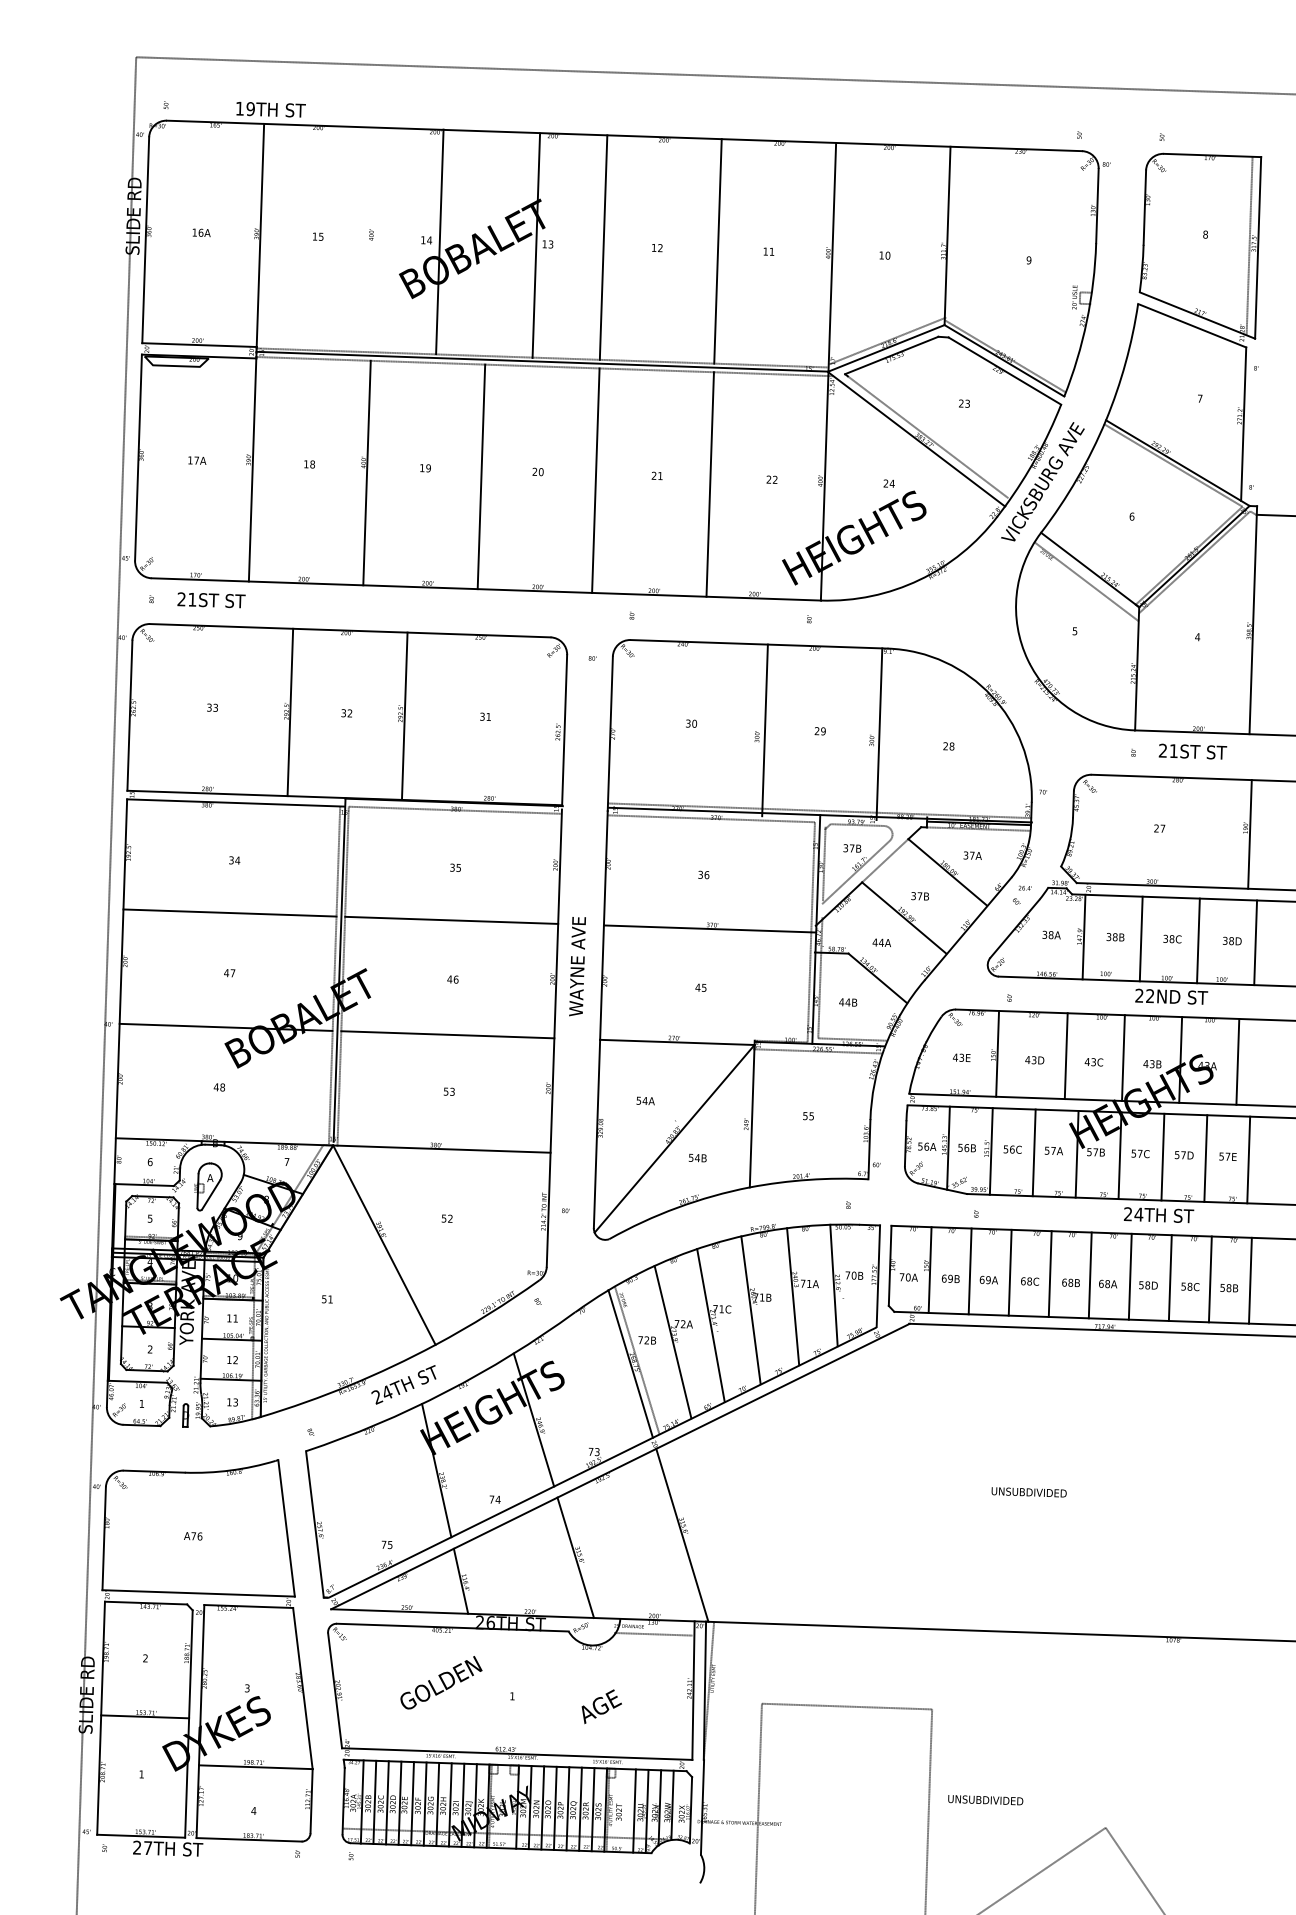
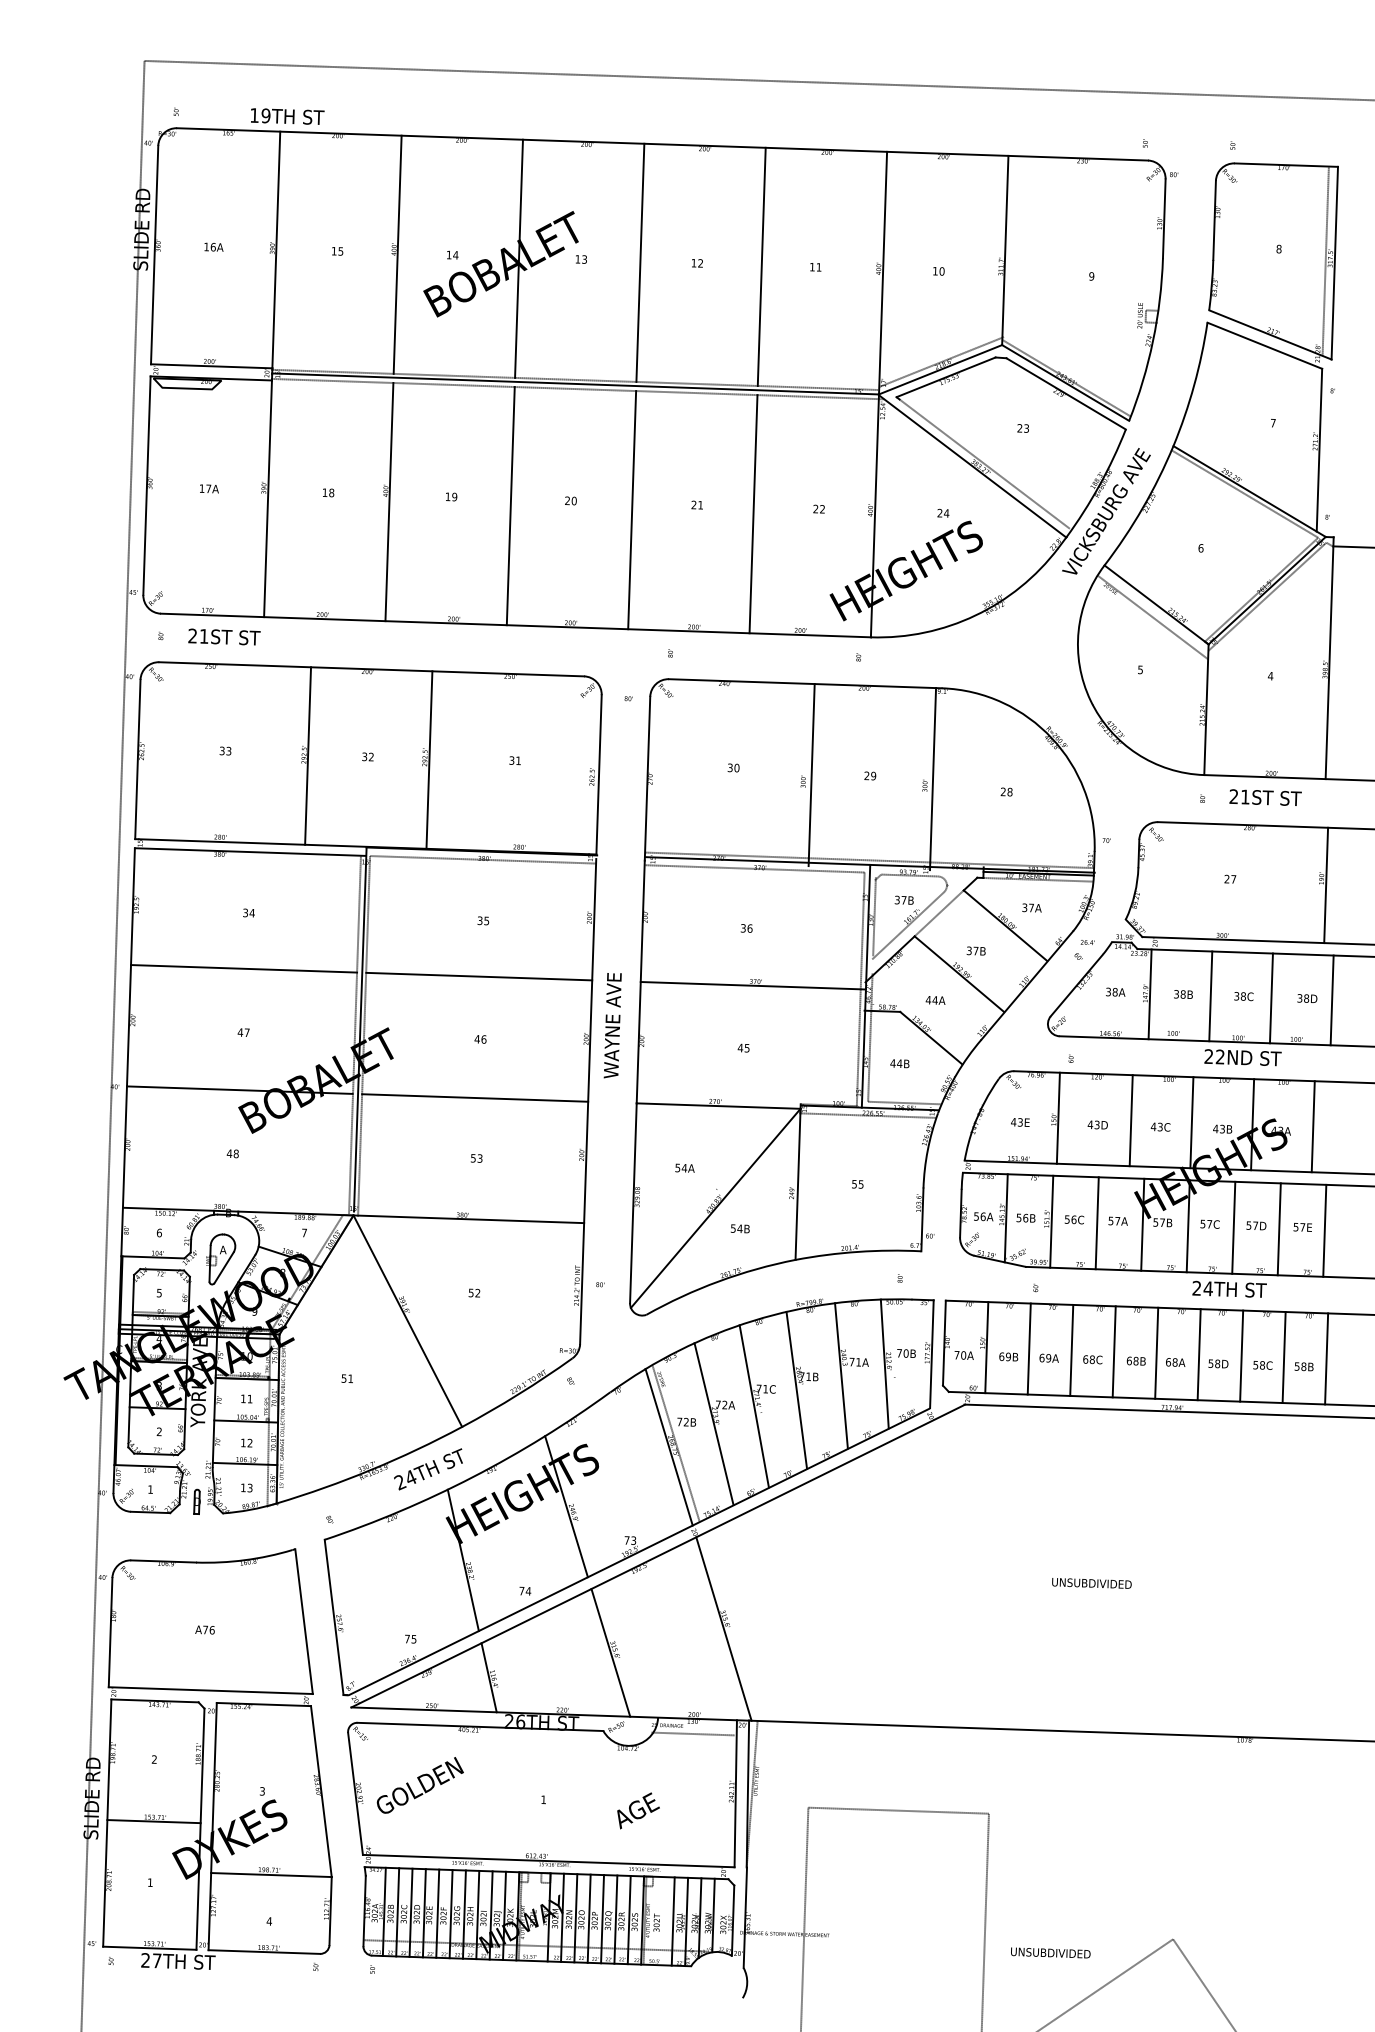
line: (439, 241) -> (397, 254), moved
line: (535, 245) -> (518, 258), moved
text: (440, 1682) -> (419, 1785), moved
text: (985, 1799) -> (1050, 1952), moved

